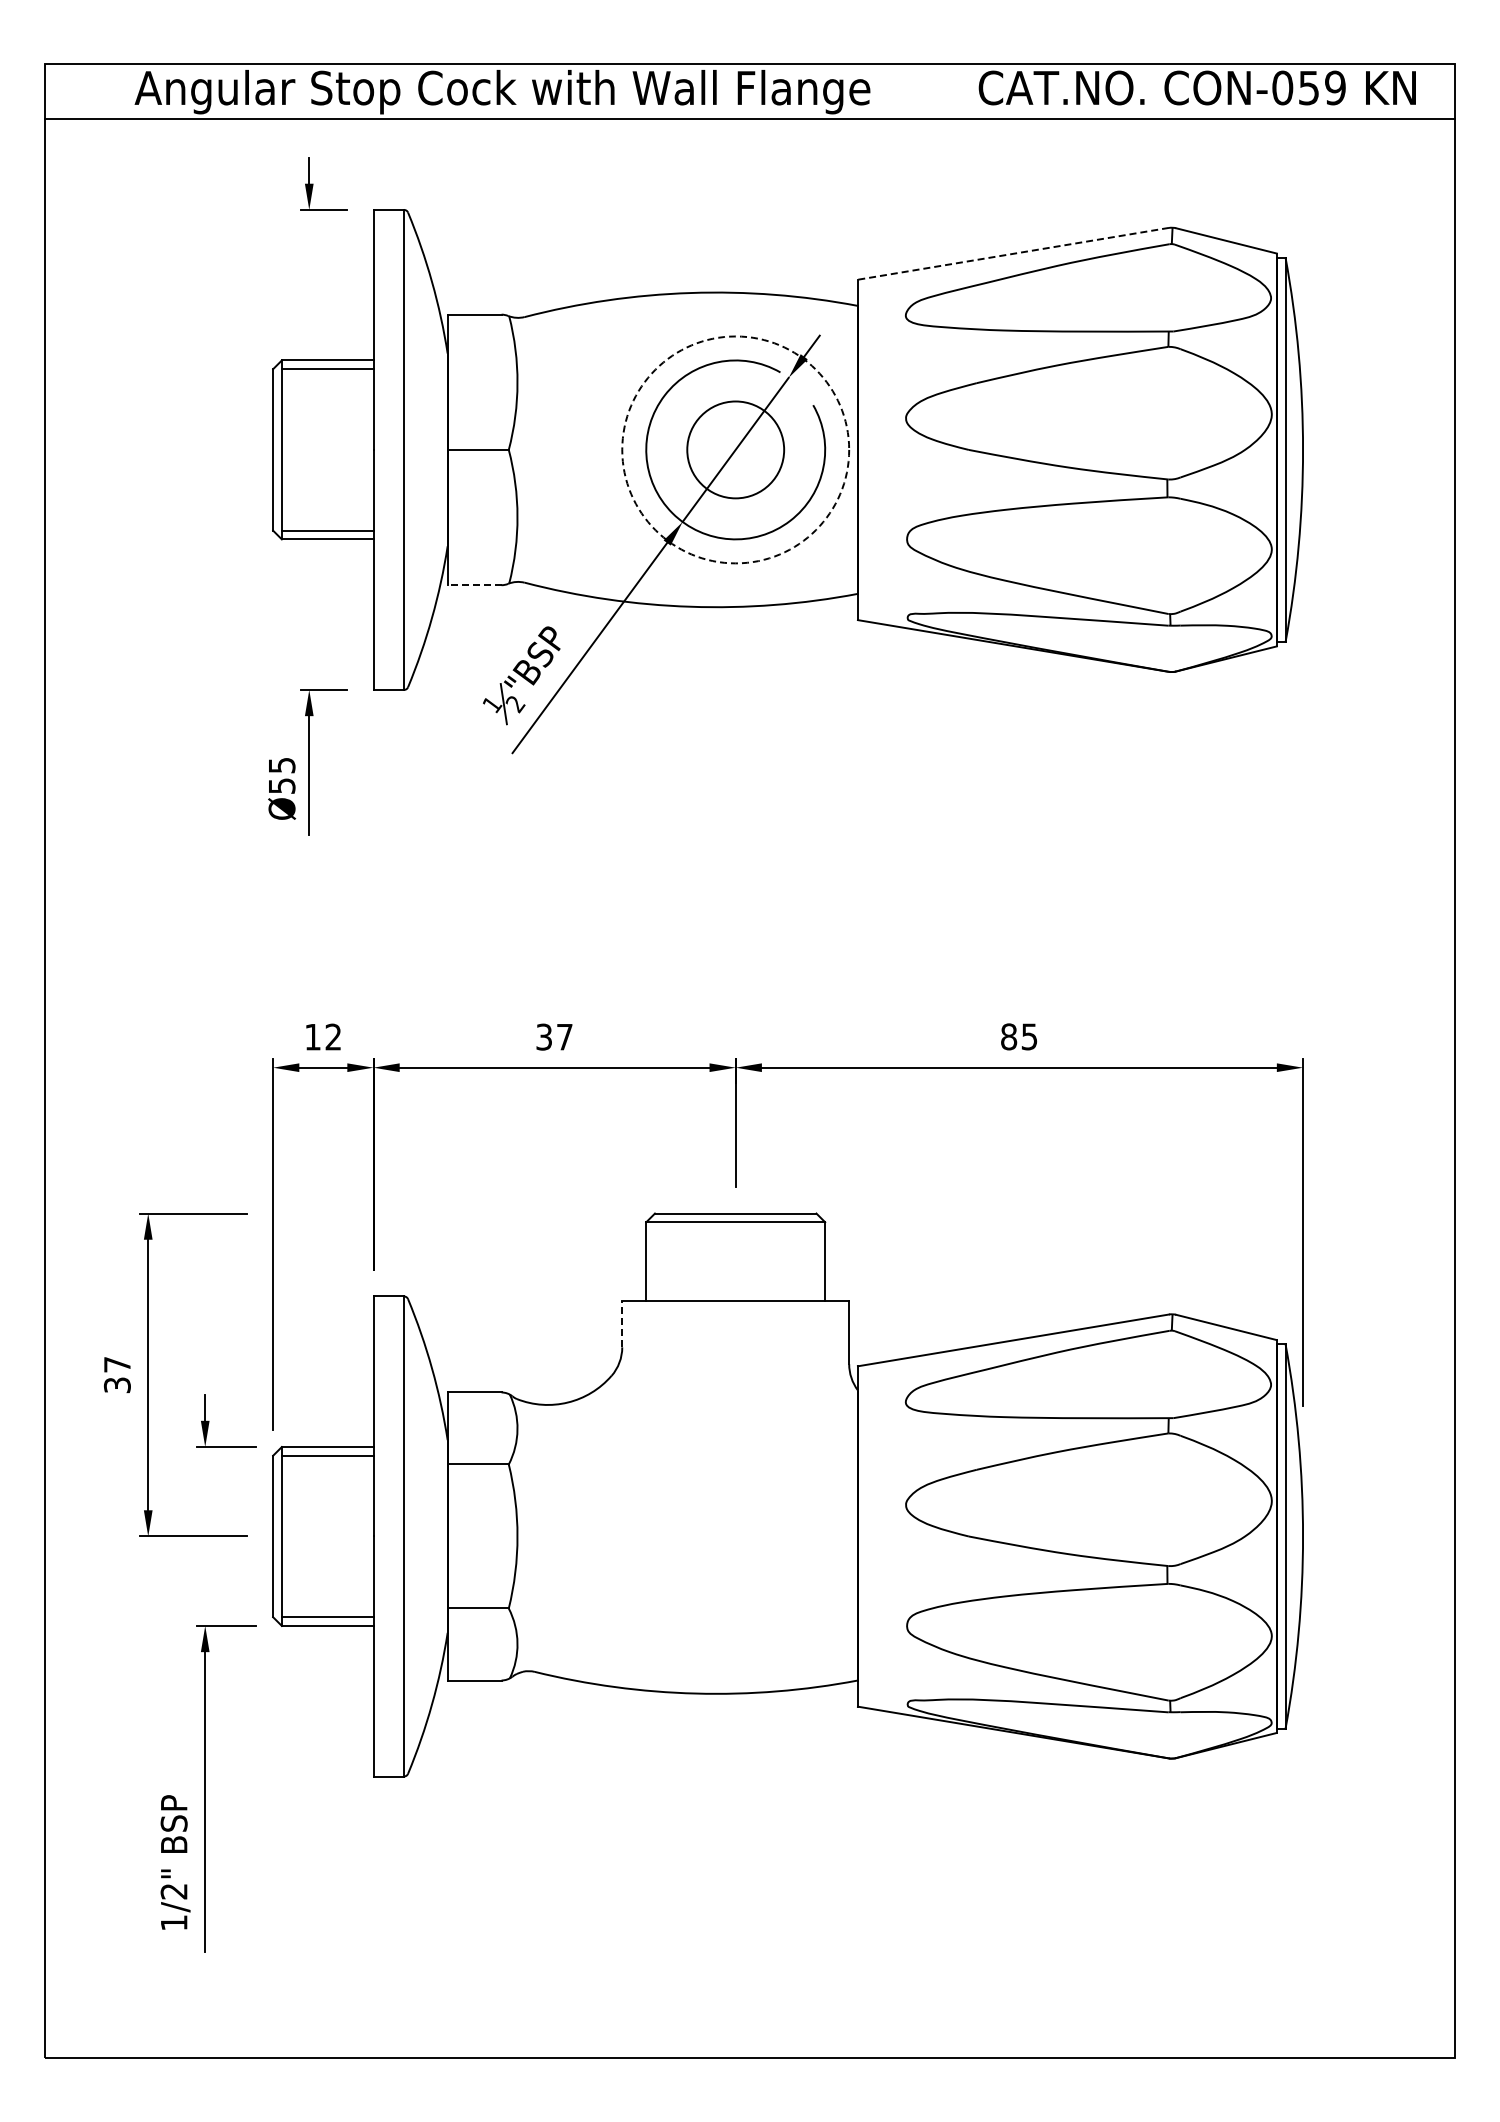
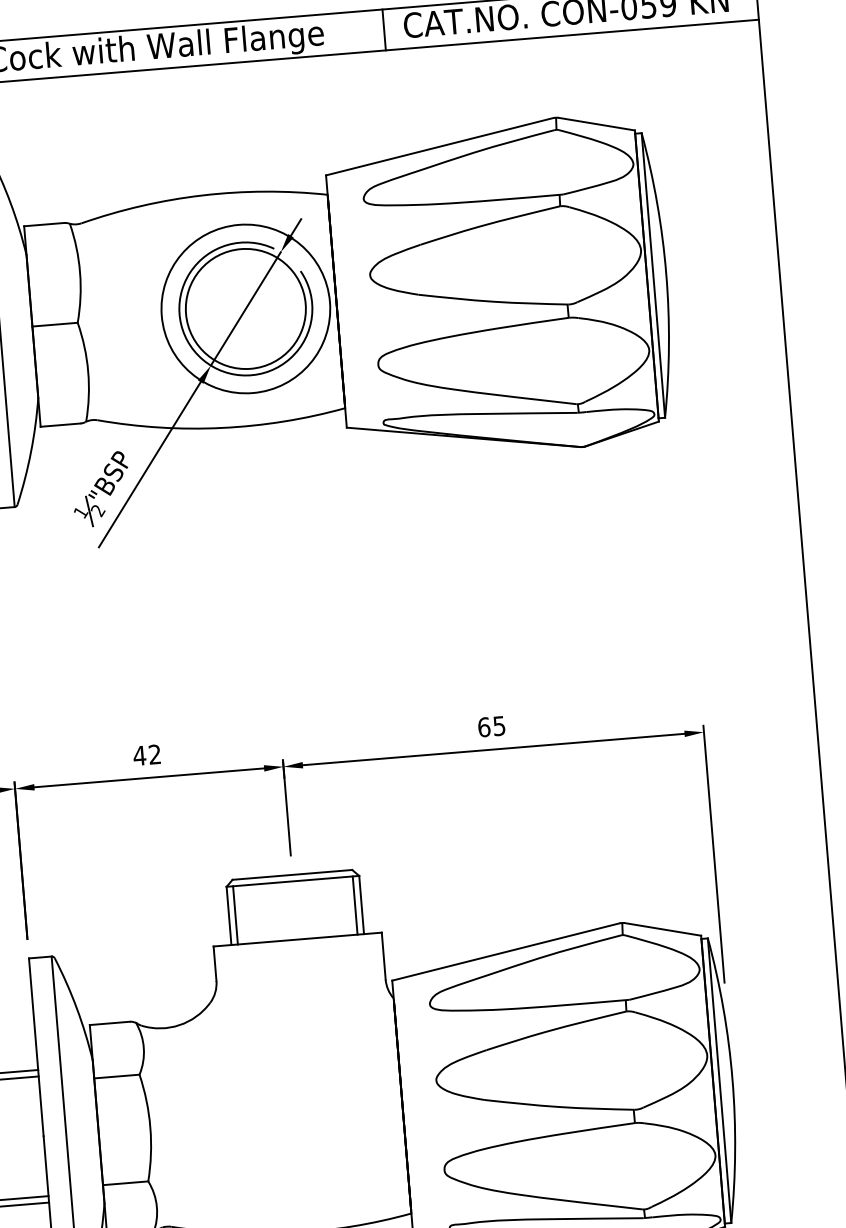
line: (951, 90) -> (383, 29), added
line: (1013, 253) -> (439, 146), dashed -> solid
circle: (735, 449) -> (245, 308), dashed -> solid
circle: (735, 449) -> (245, 308), size x1.67
line: (474, 585) -> (60, 425), dashed -> solid
text: (553, 1036) -> (146, 754), 37 -> 42
text: (1009, 1036) -> (484, 727), 85 -> 65
line: (654, 1261) -> (235, 915), added
line: (816, 1261) -> (355, 905), added
line: (622, 1323) -> (215, 963), dashed -> solid

